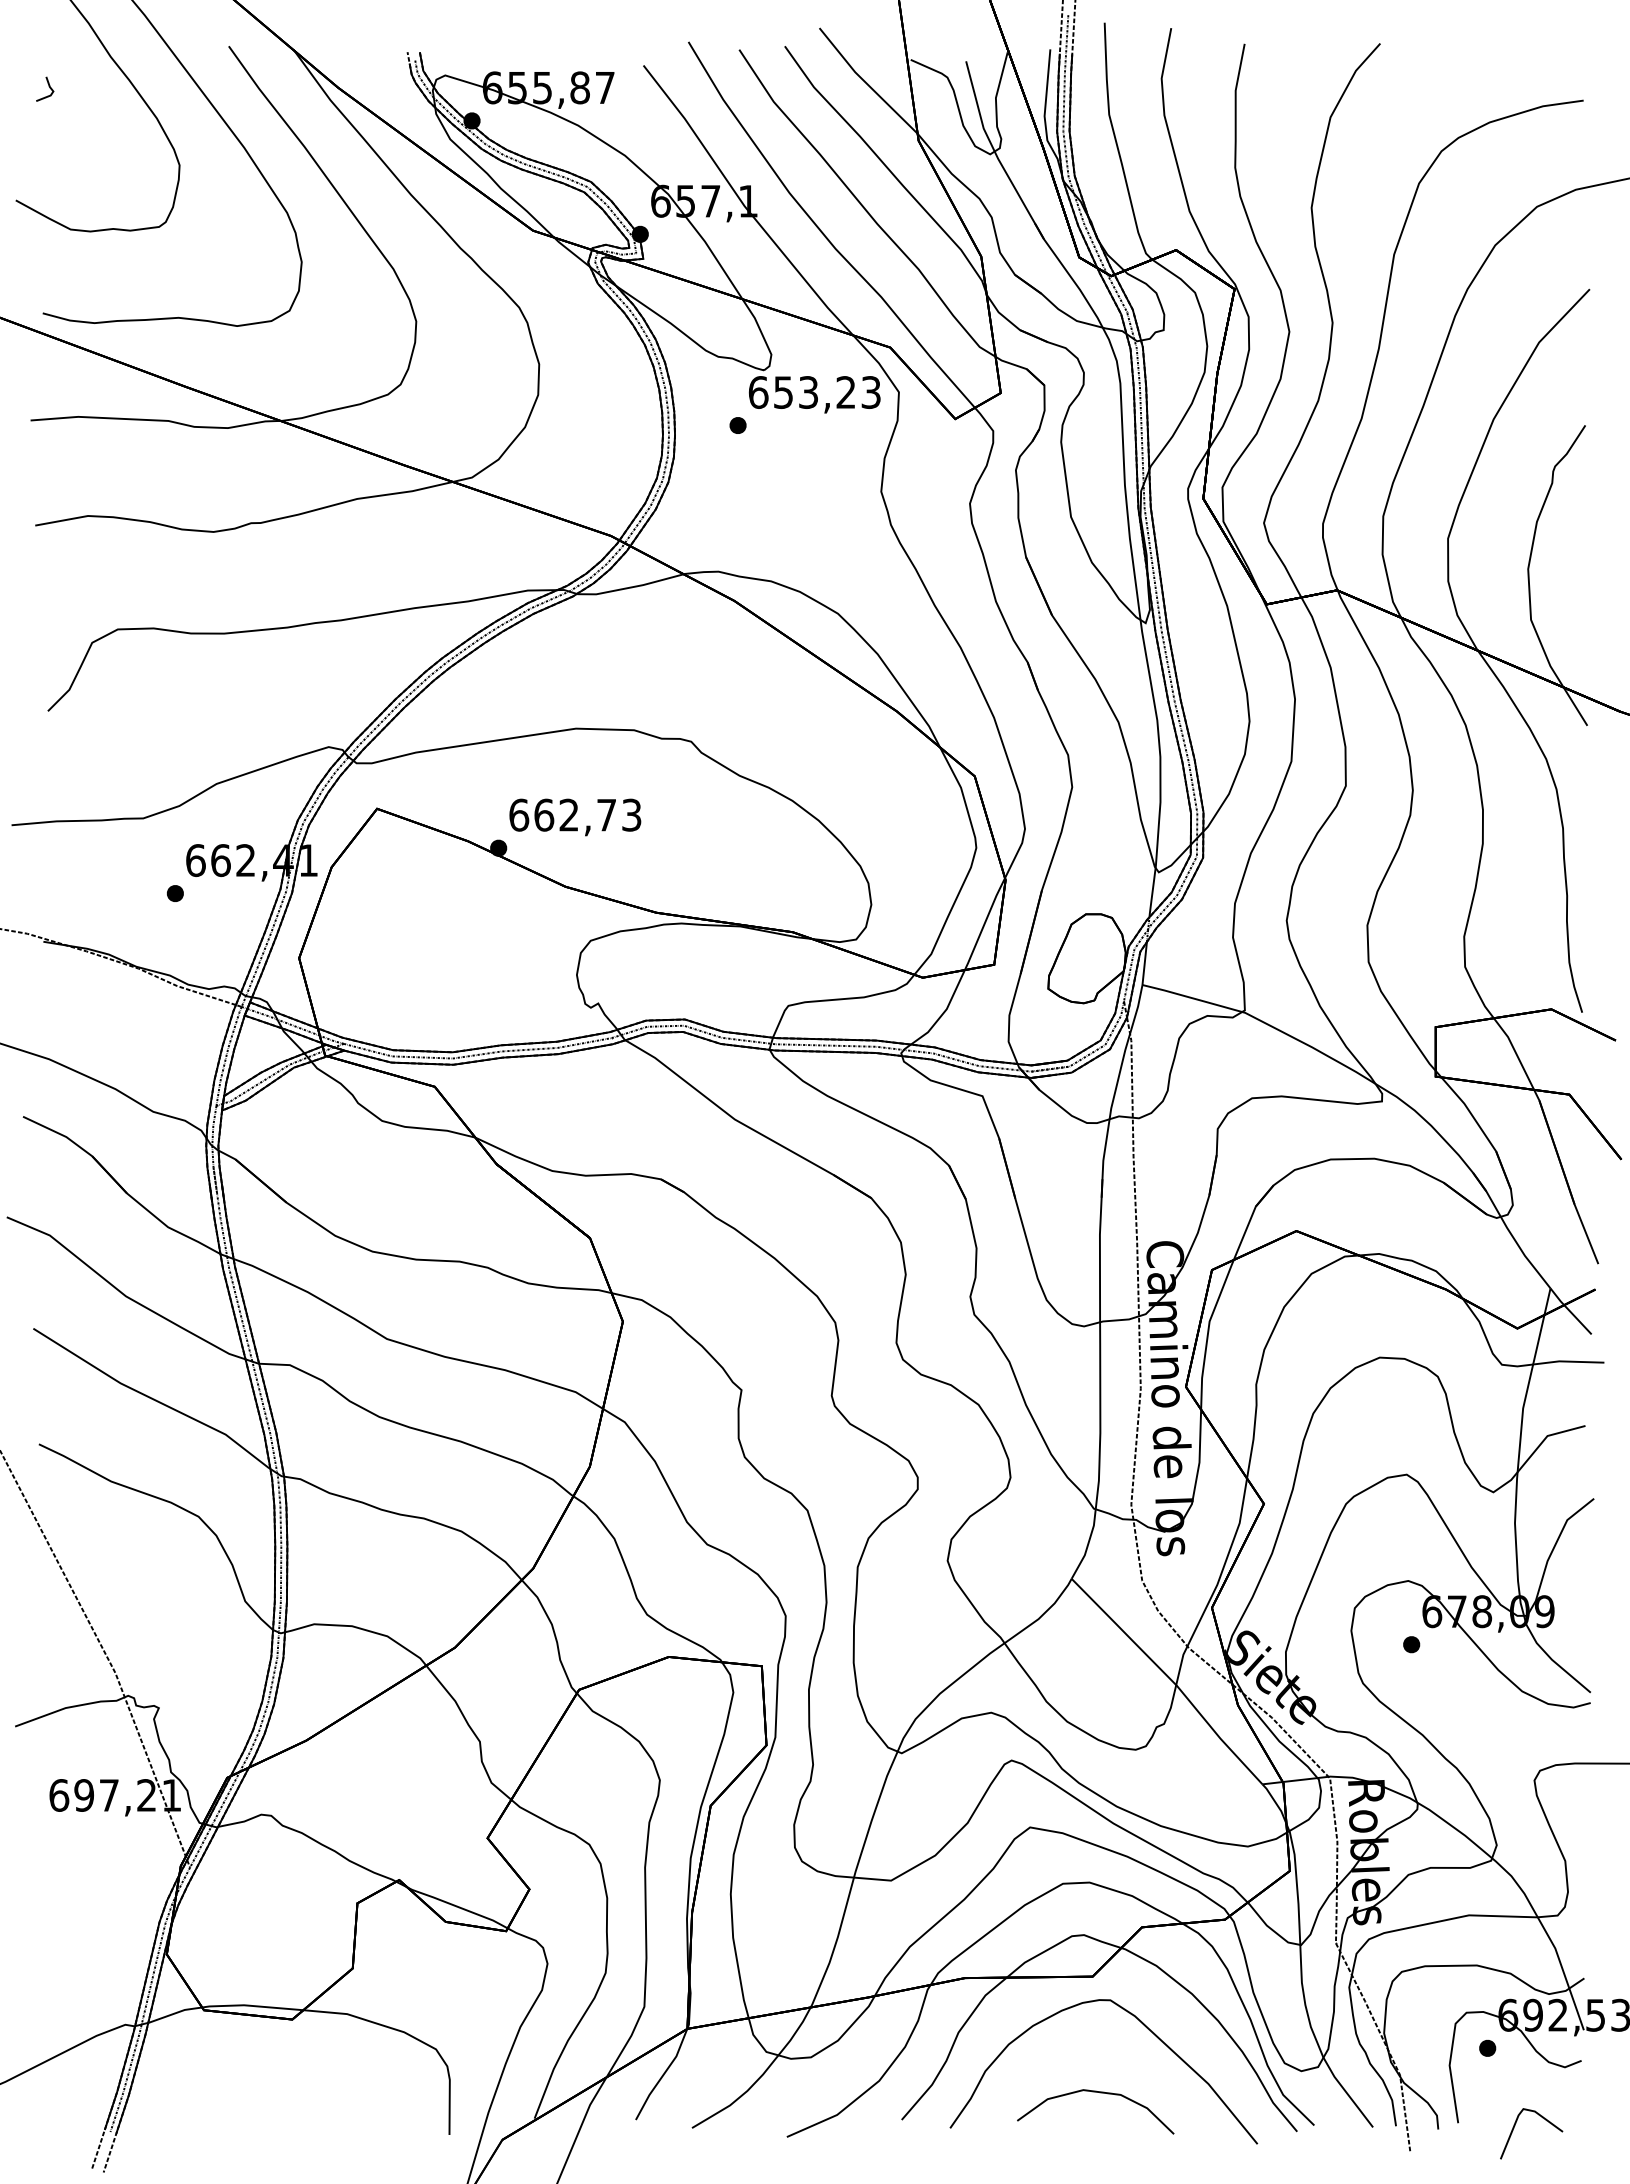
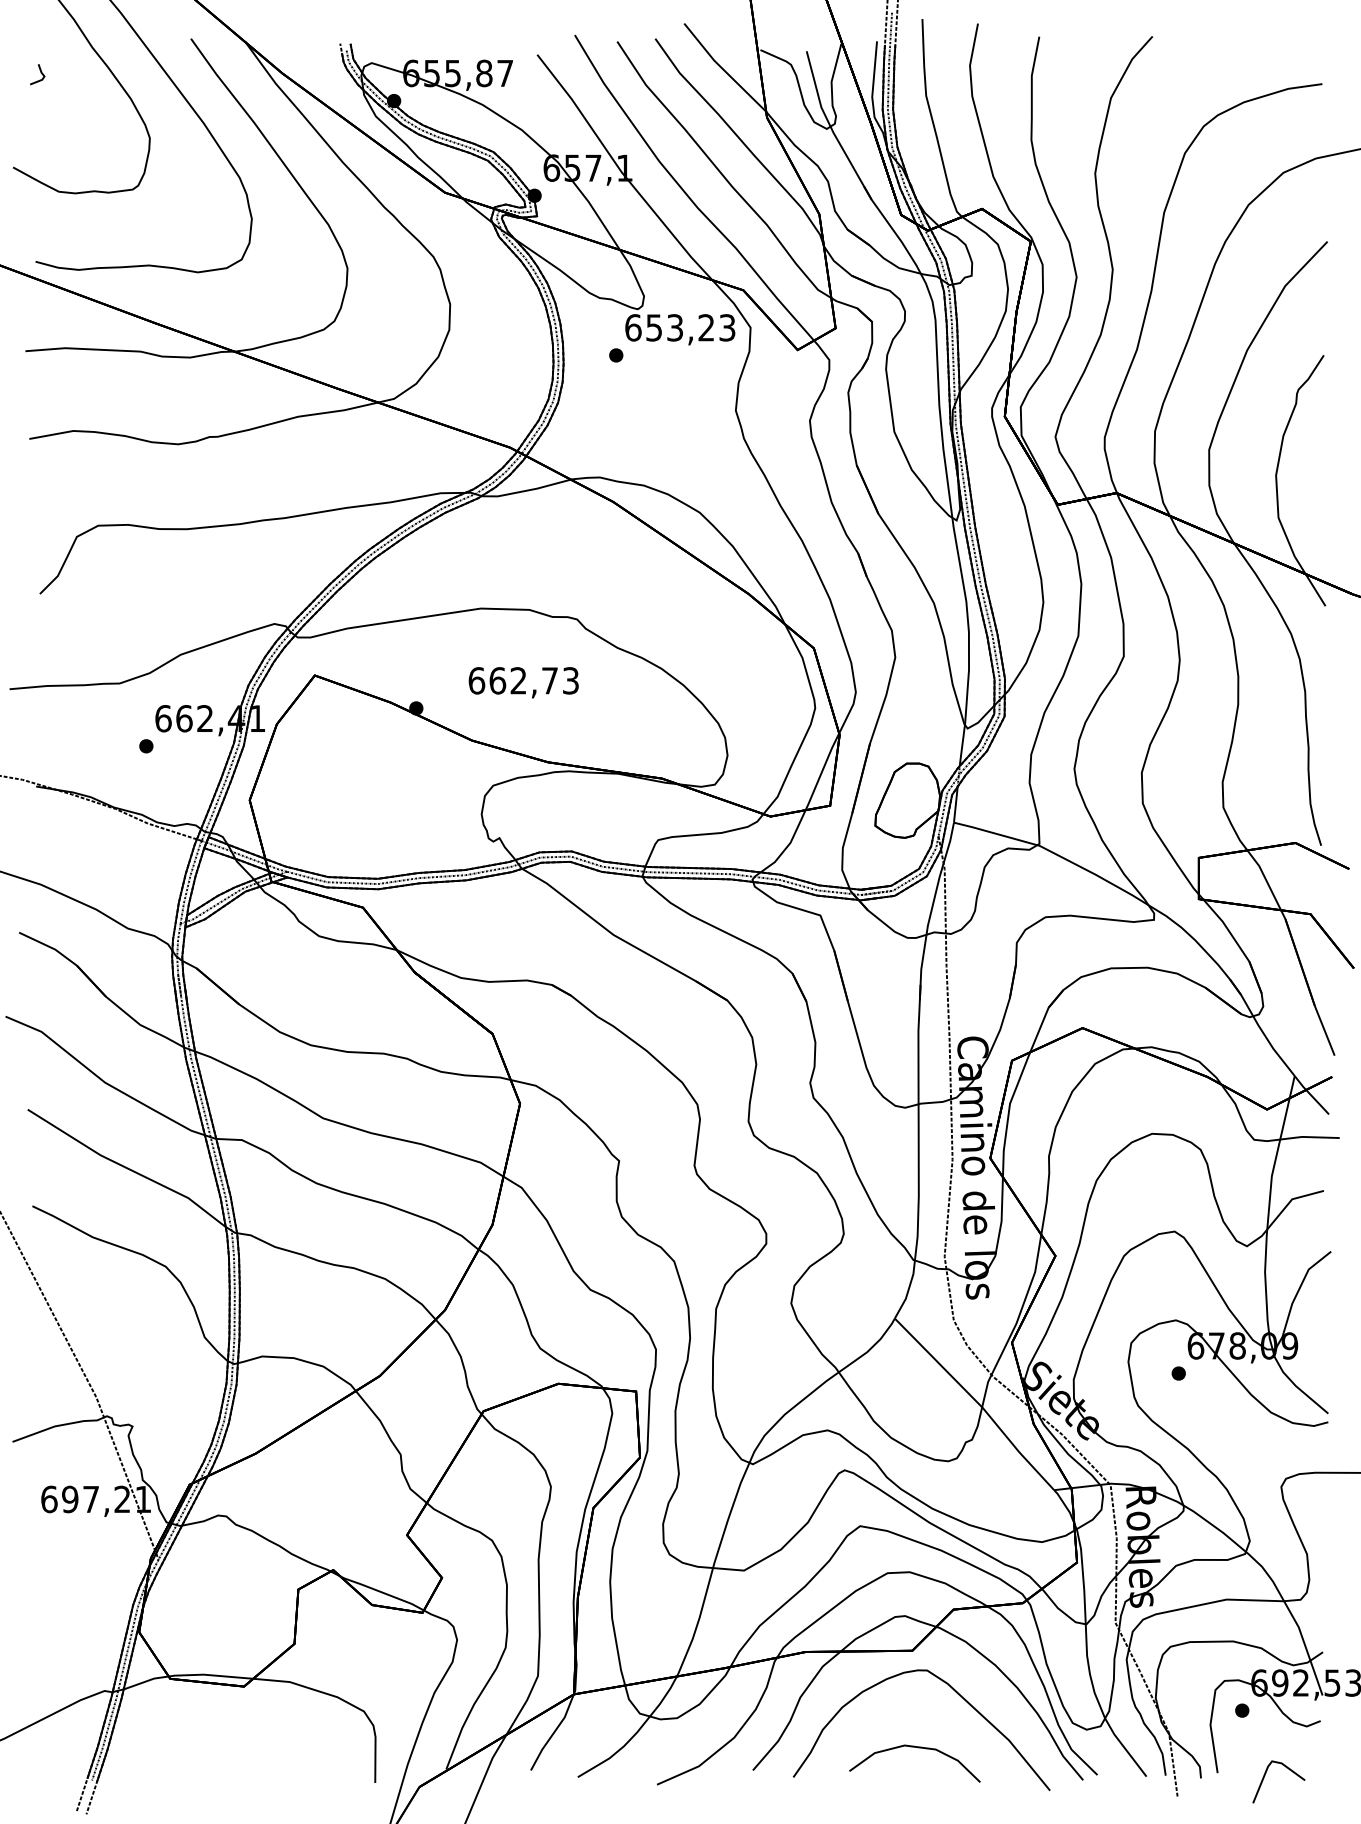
text: (575, 817) -> (523, 682), moved

